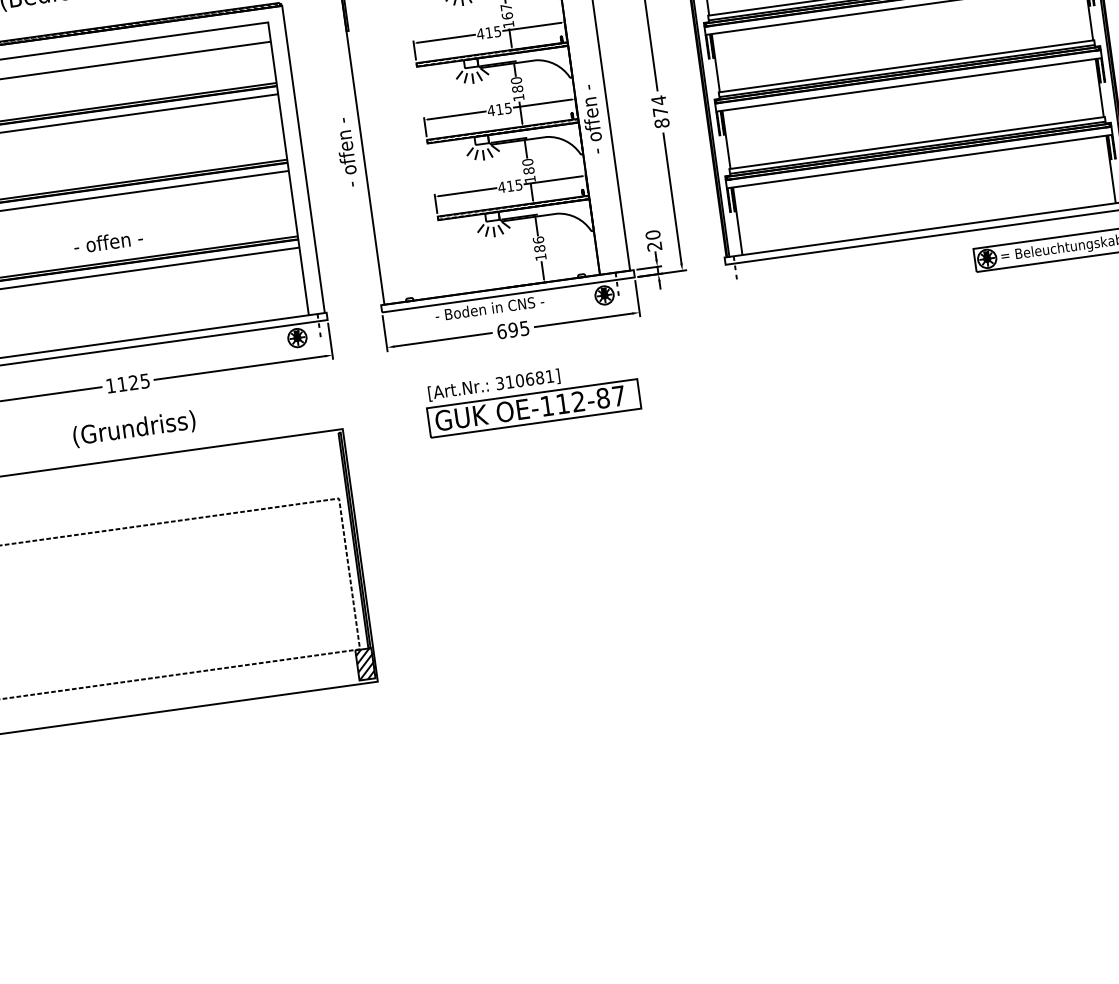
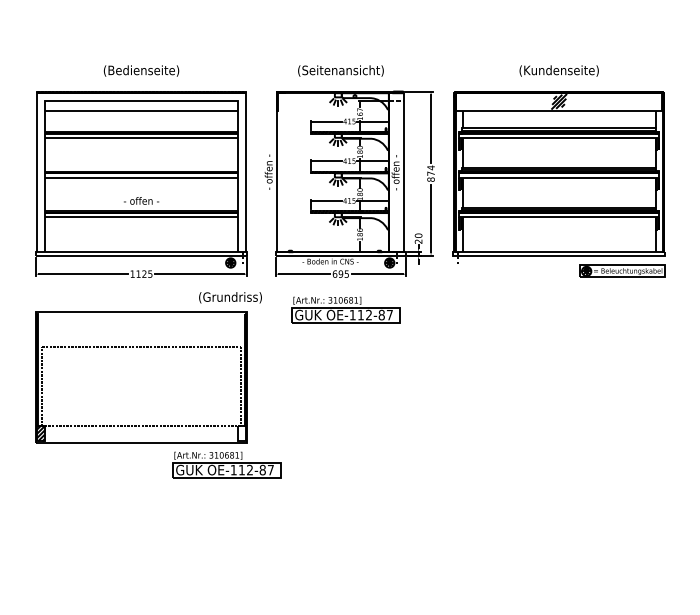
text: (134, 428) -> (230, 297), moved
hatch: (365, 664) -> (242, 433), removed
part: (343, 728) -> (226, 464), added

